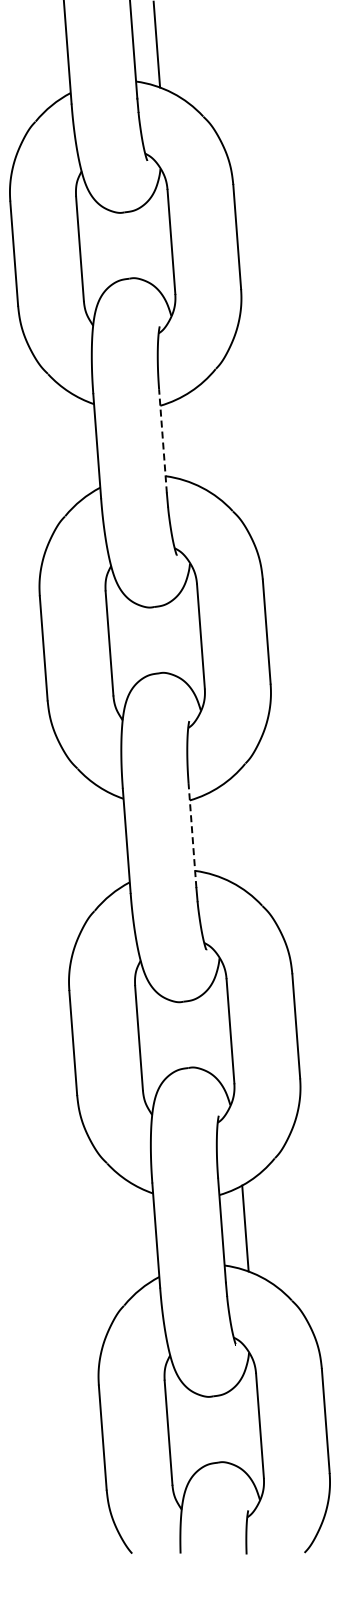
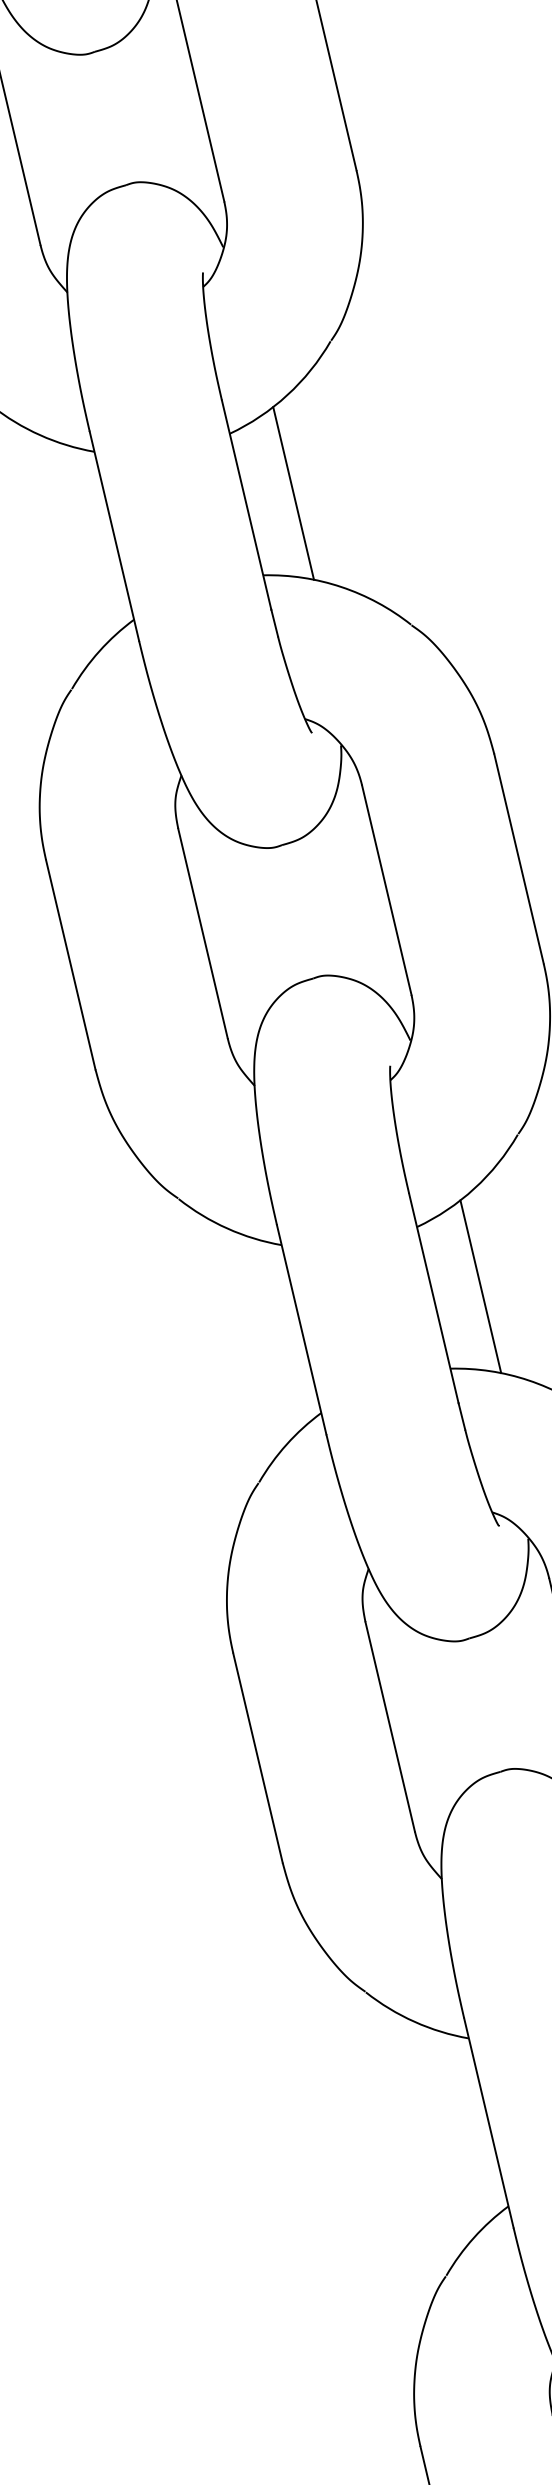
line: (186, 439) -> (293, 493), added
line: (162, 440) -> (245, 503), dashed -> solid
line: (215, 833) -> (479, 1286), added
line: (192, 835) -> (433, 1297), dashed -> solid

